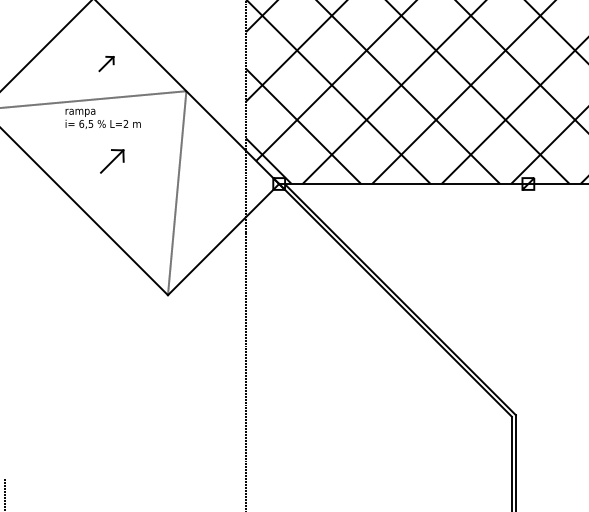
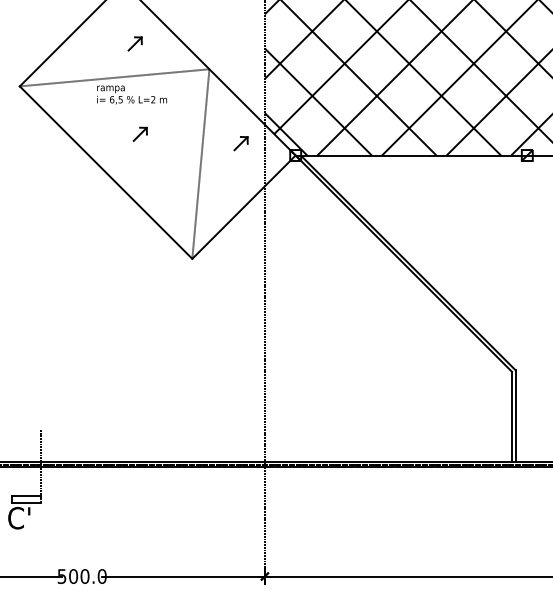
part: (111, 160) -> (139, 133), size x0.62
part: (219, 171) -> (240, 143), added

